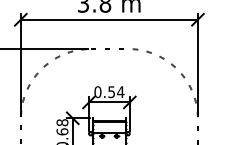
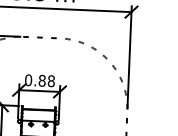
text: (116, 92) -> (47, 81), 0.54 -> 0.88

